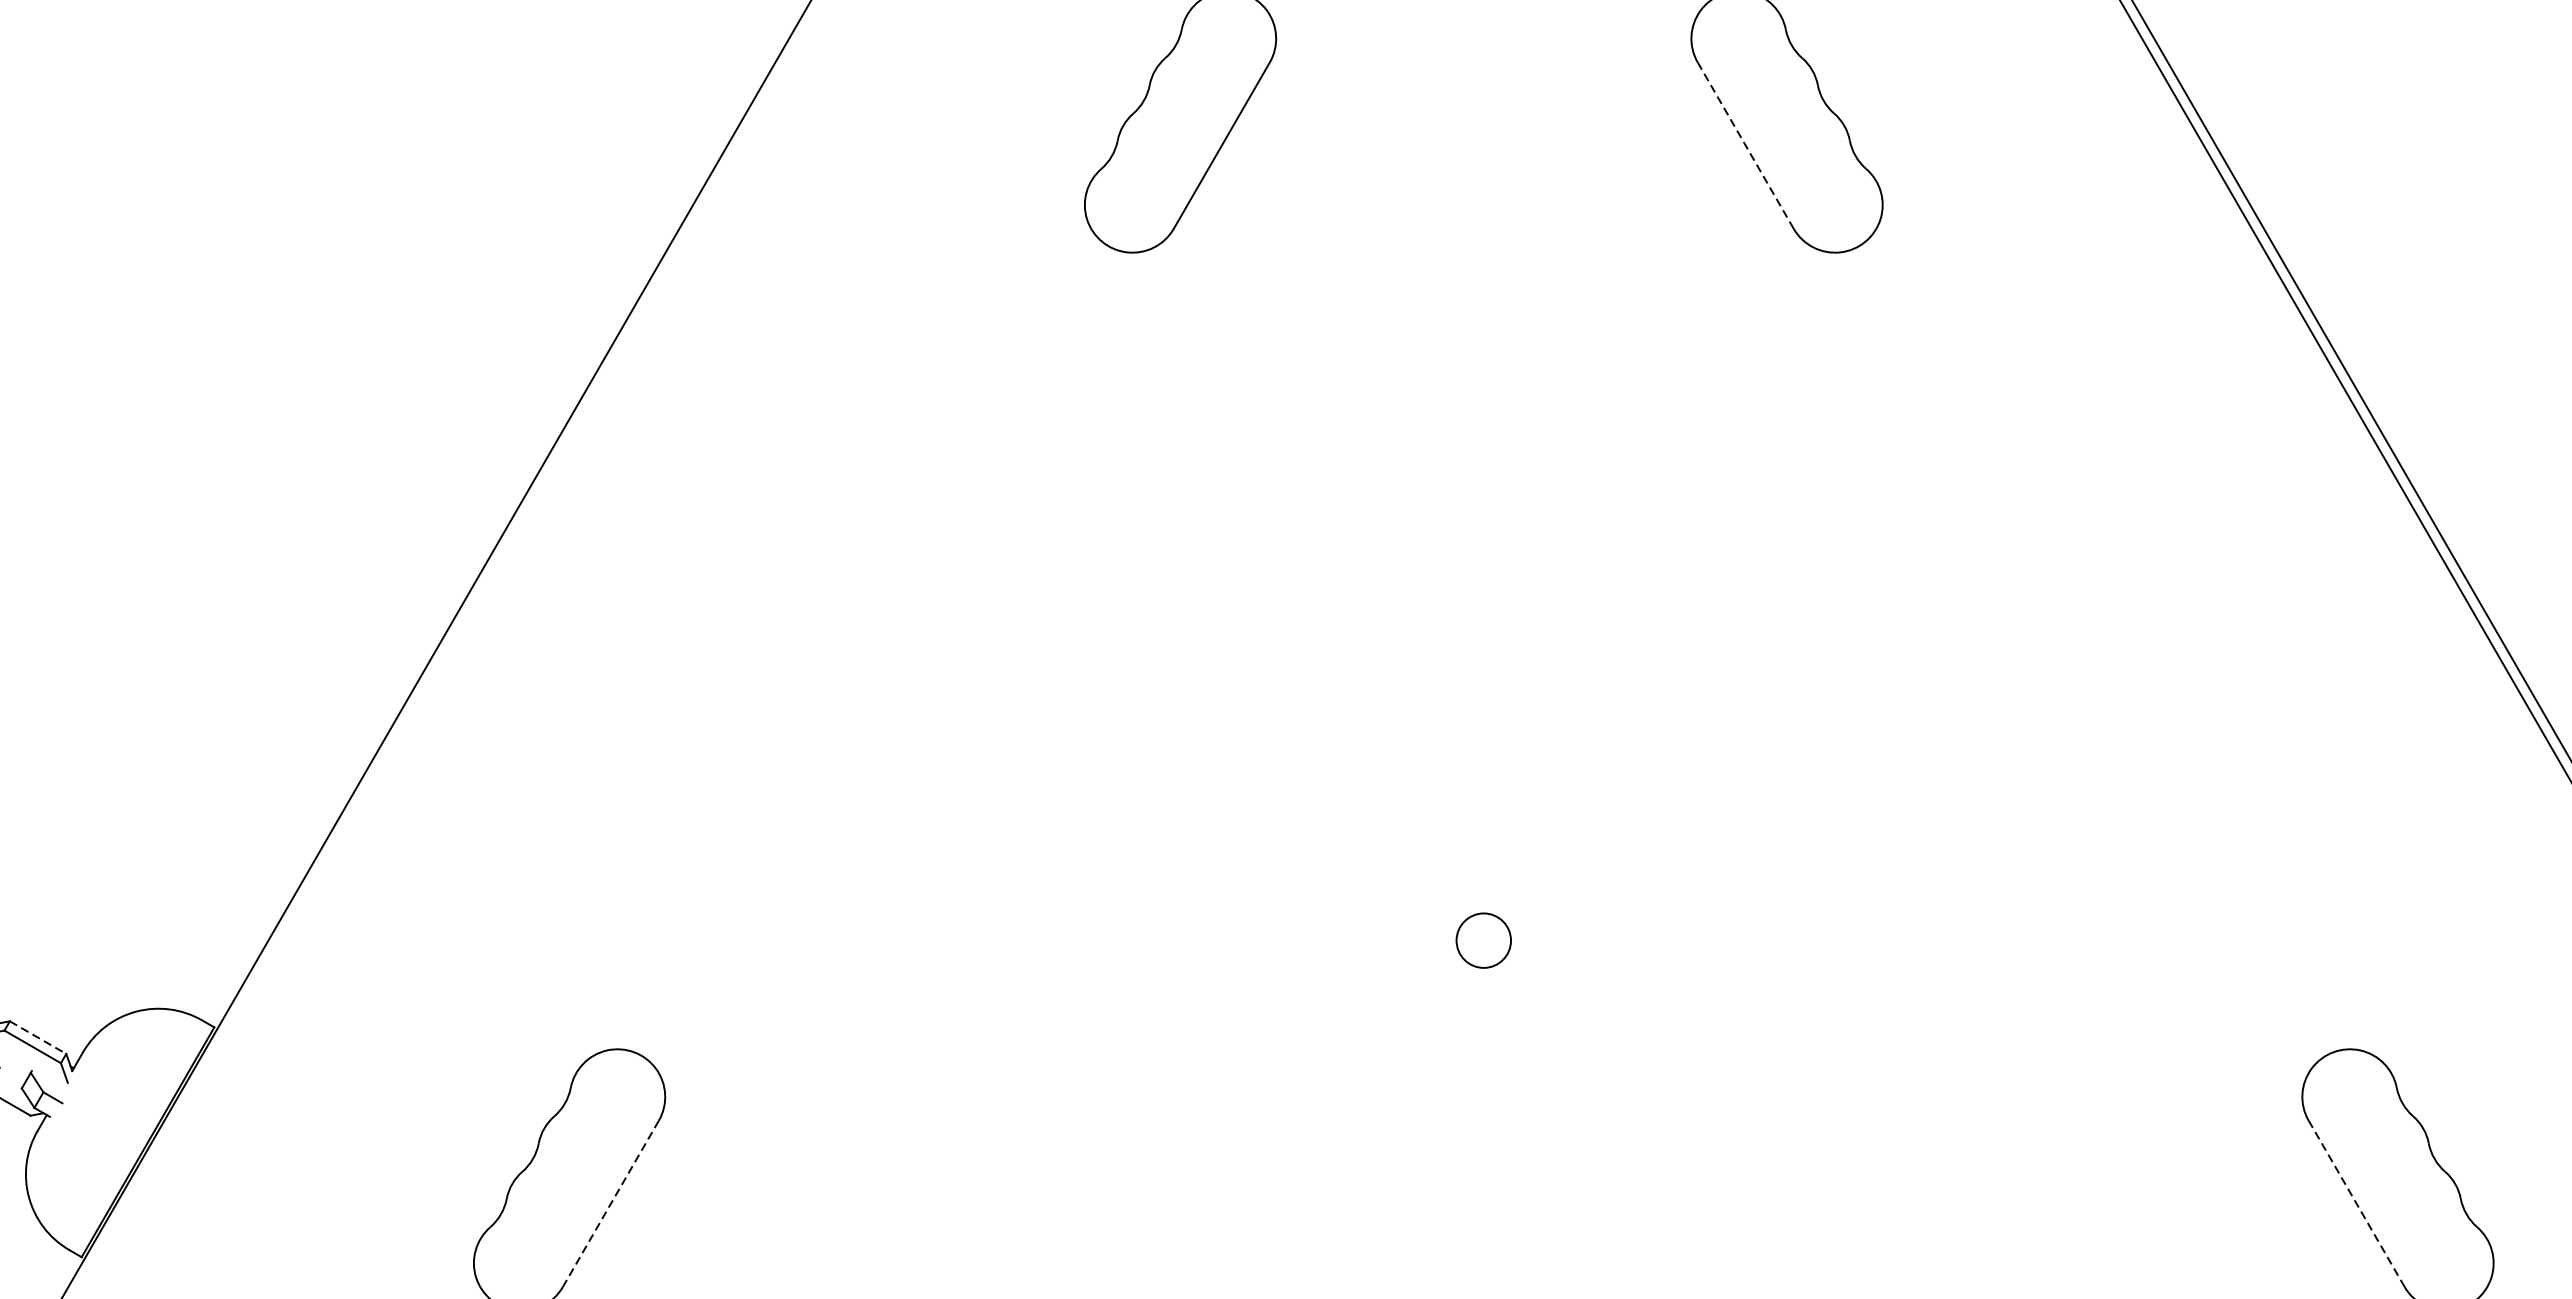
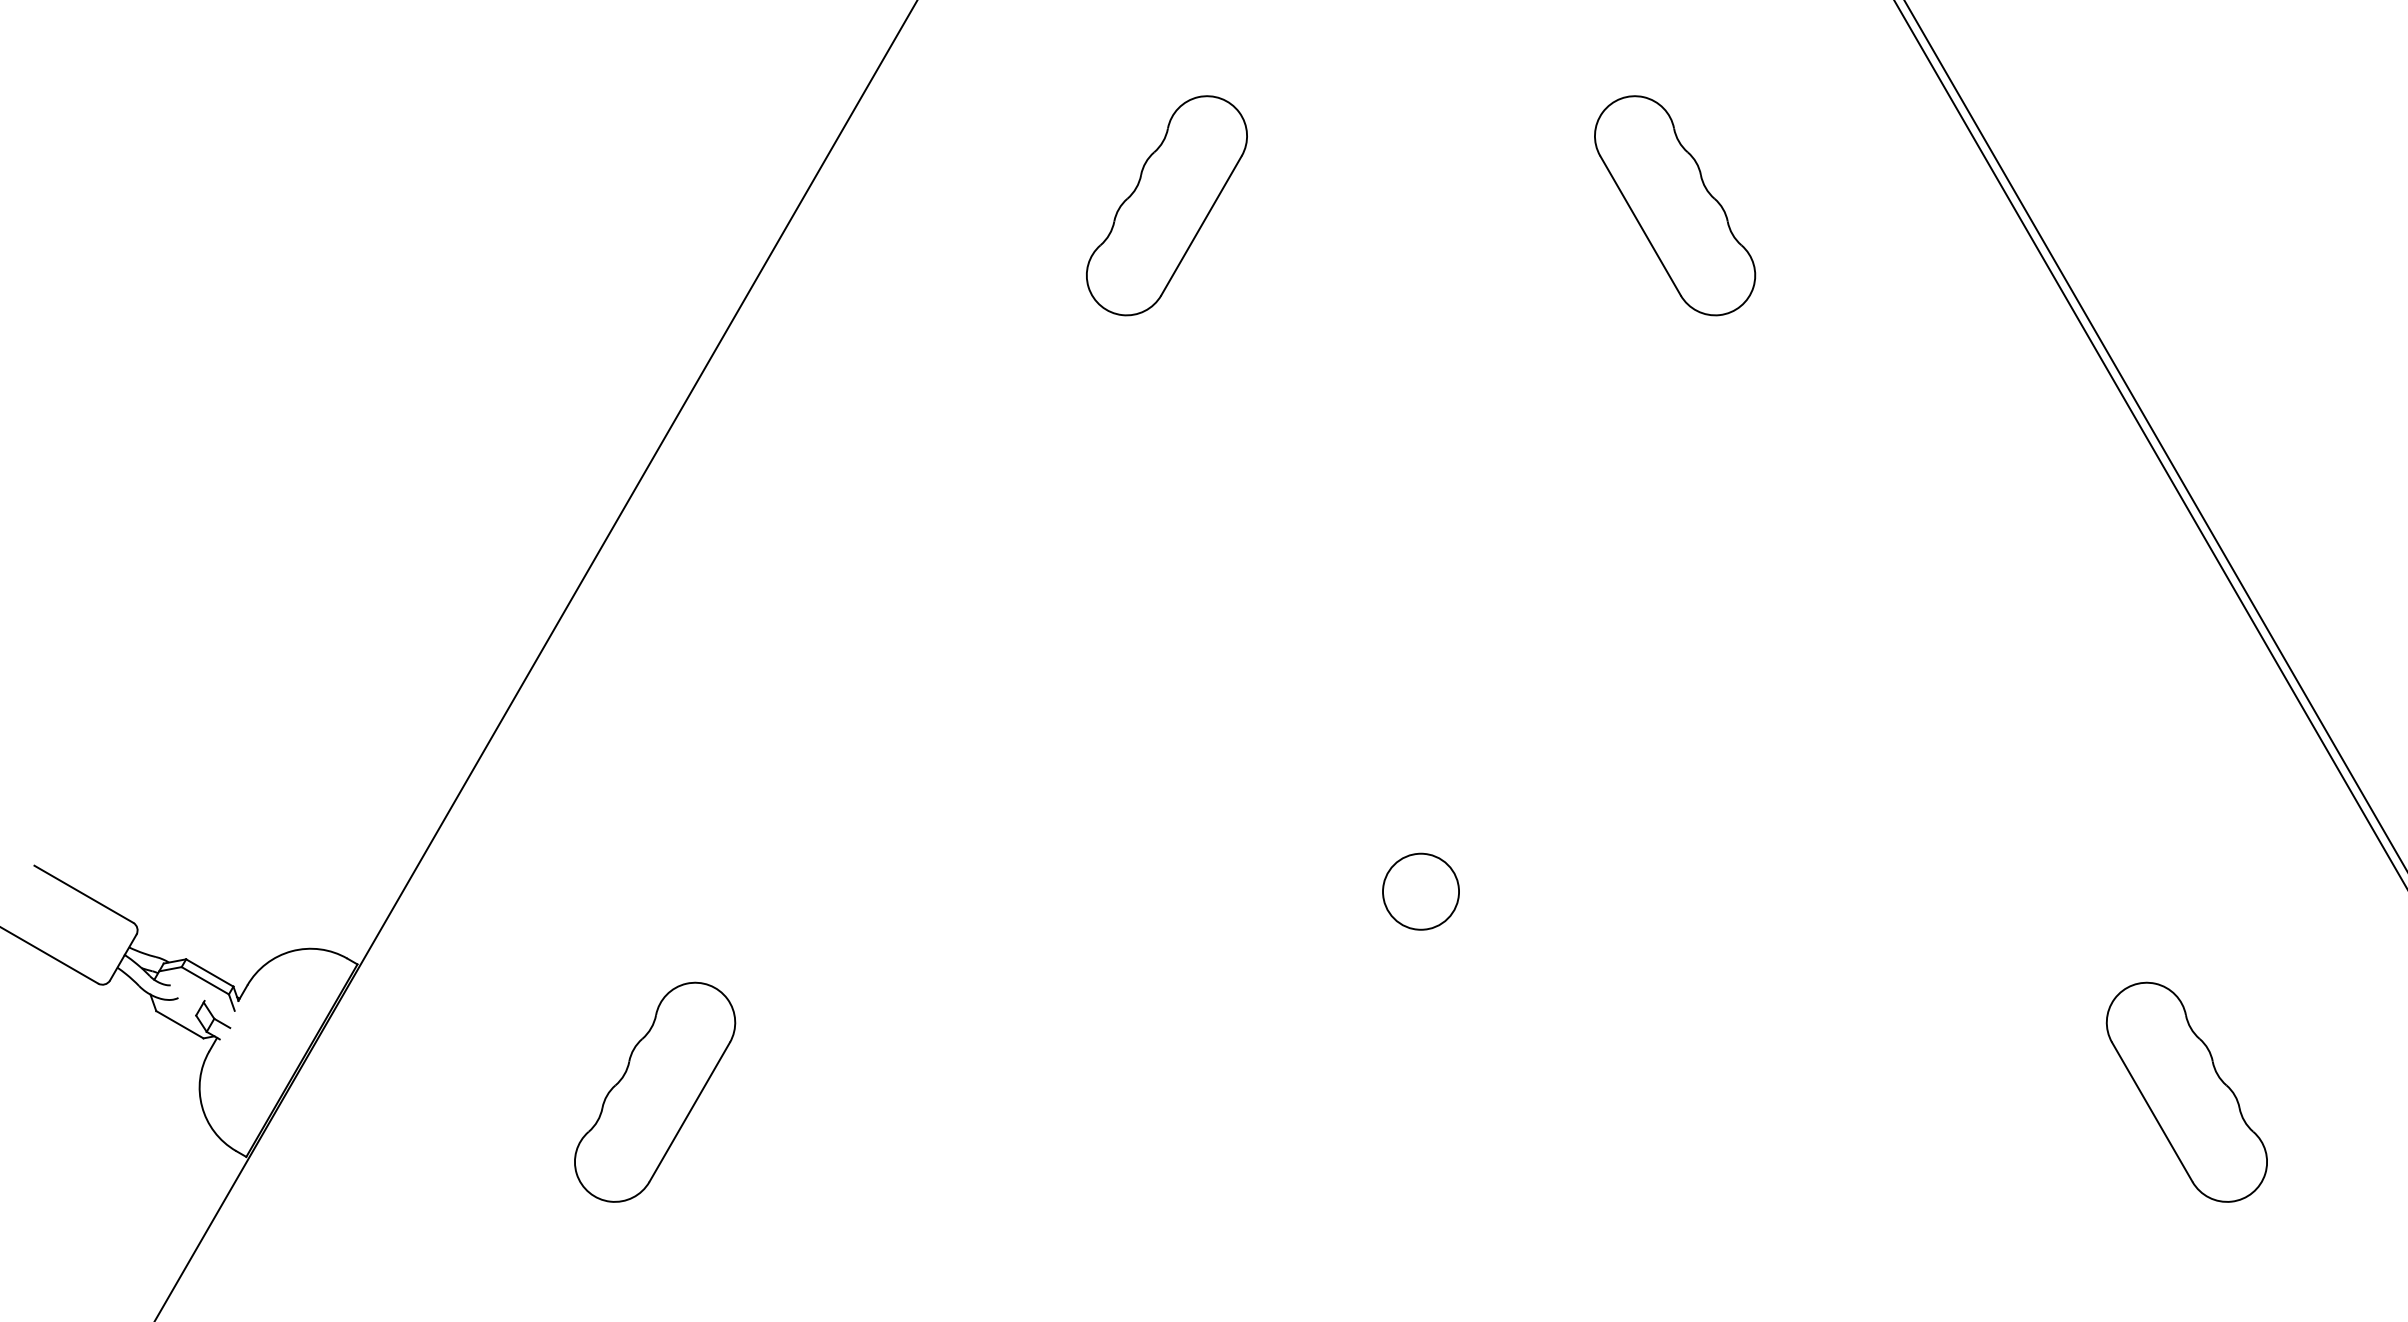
line: (1745, 145) -> (1640, 225), dashed -> solid
circle: (1484, 940) -> (1421, 891), size x1.67
line: (38, 1038) -> (210, 973), dashed -> solid
line: (2356, 1202) -> (2152, 1111), dashed -> solid
line: (610, 1204) -> (689, 1112), dashed -> solid

